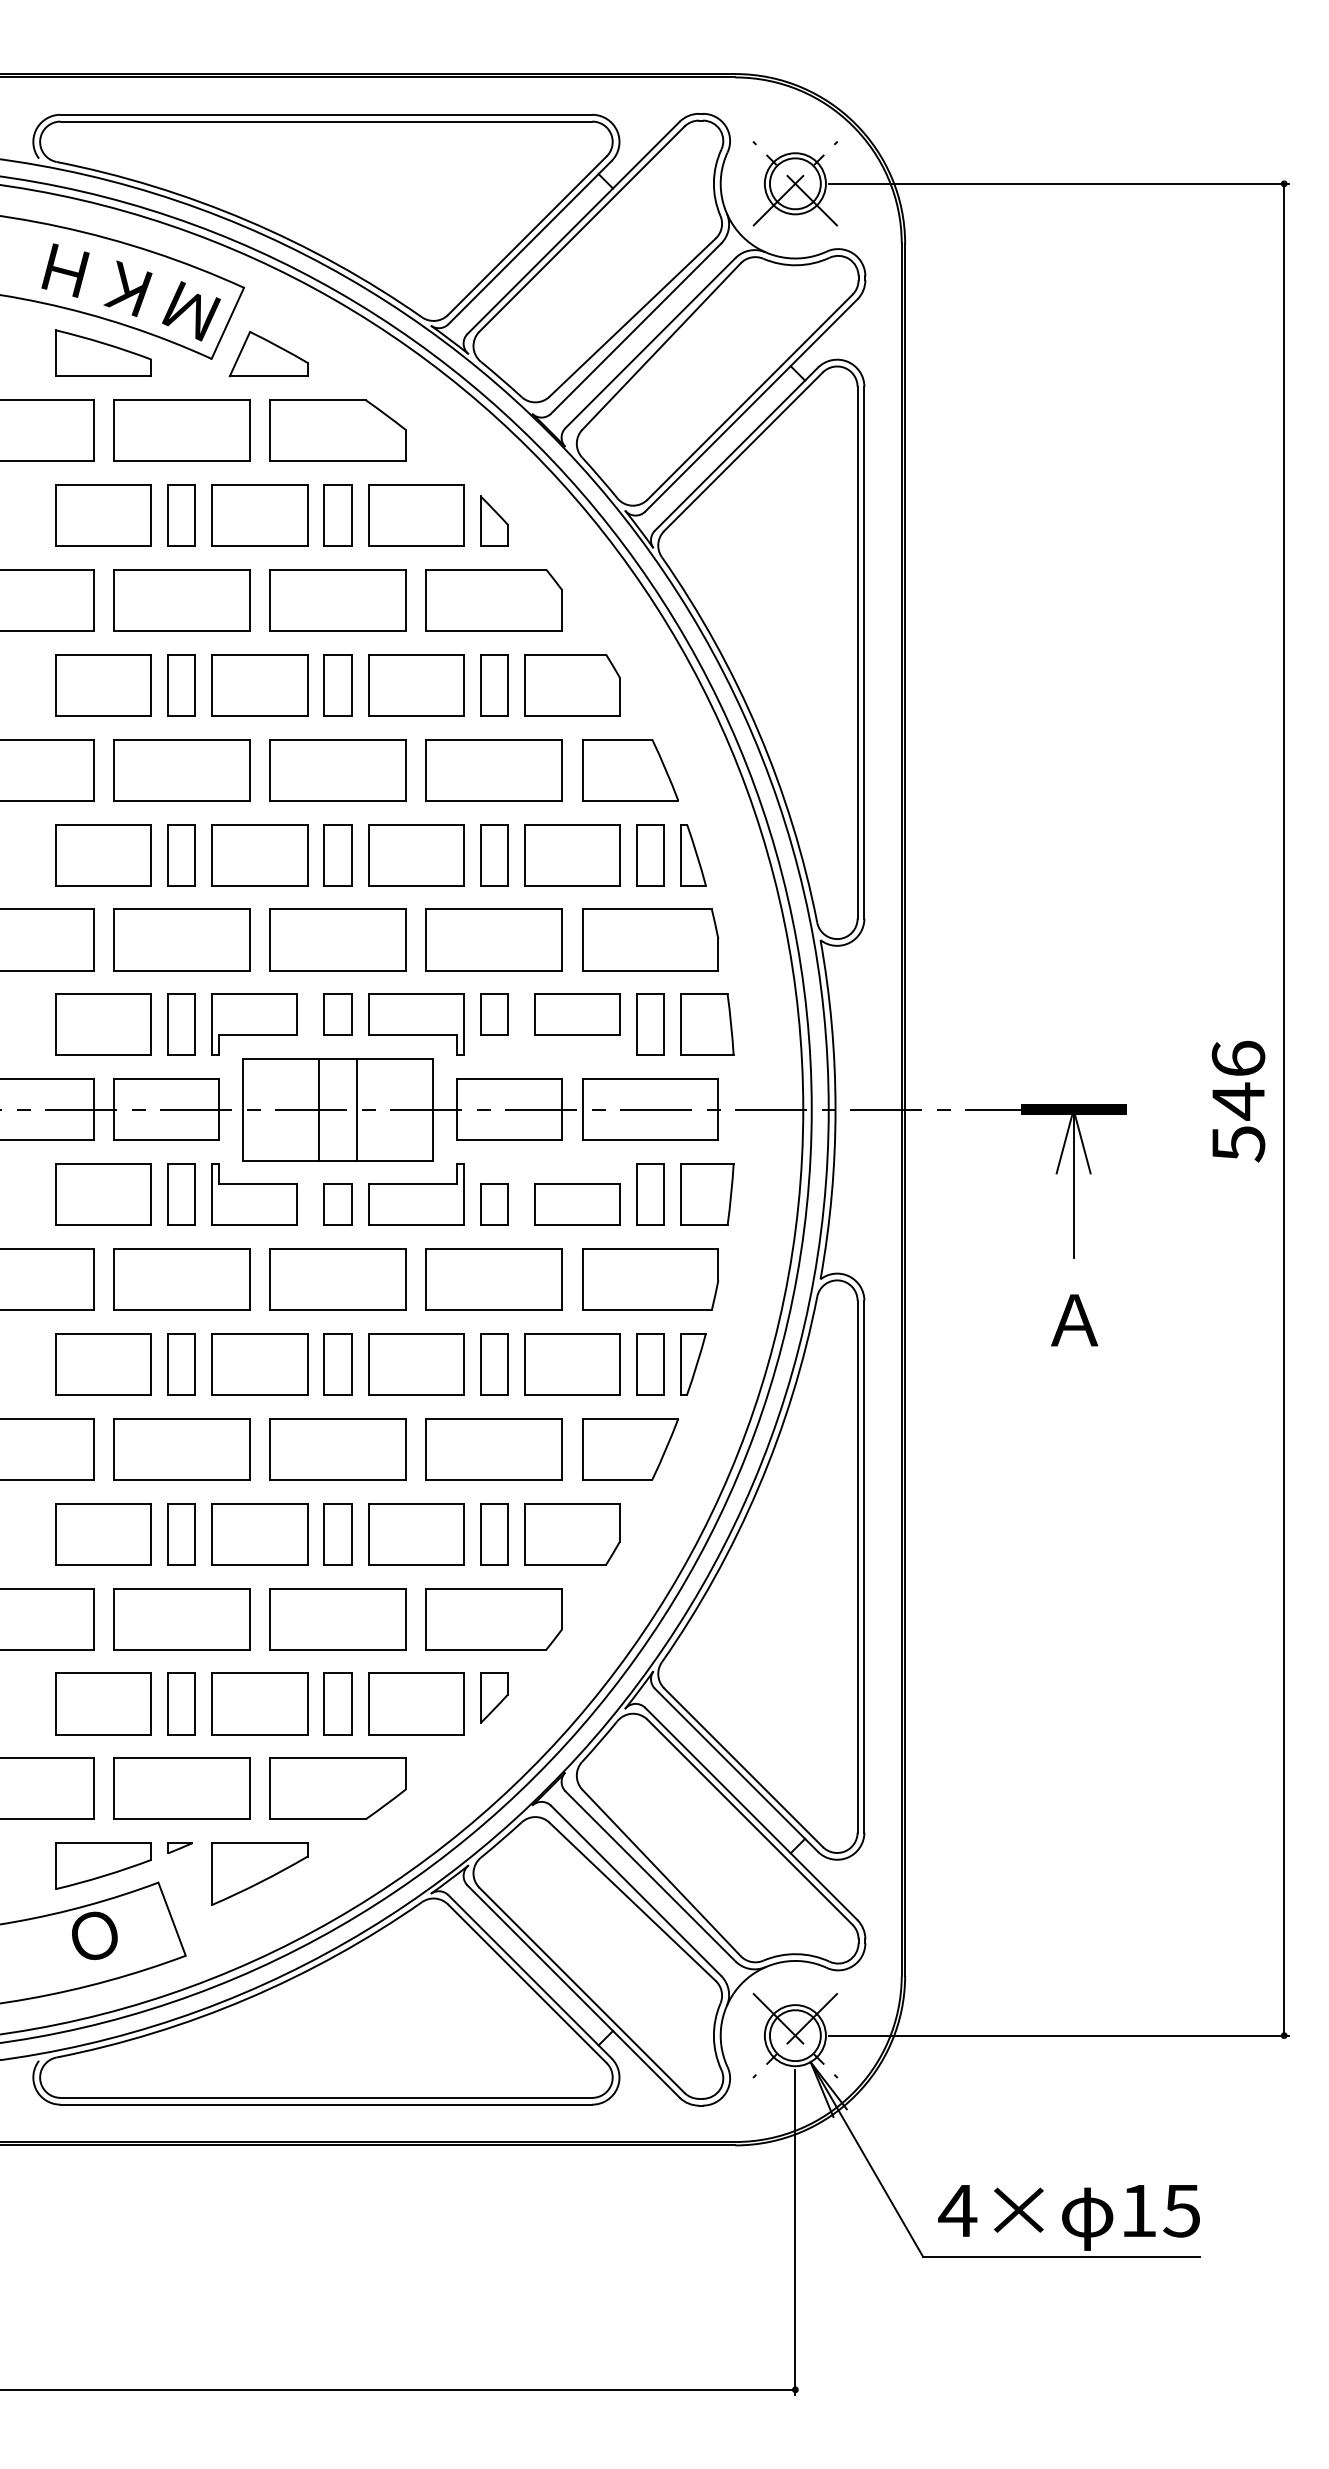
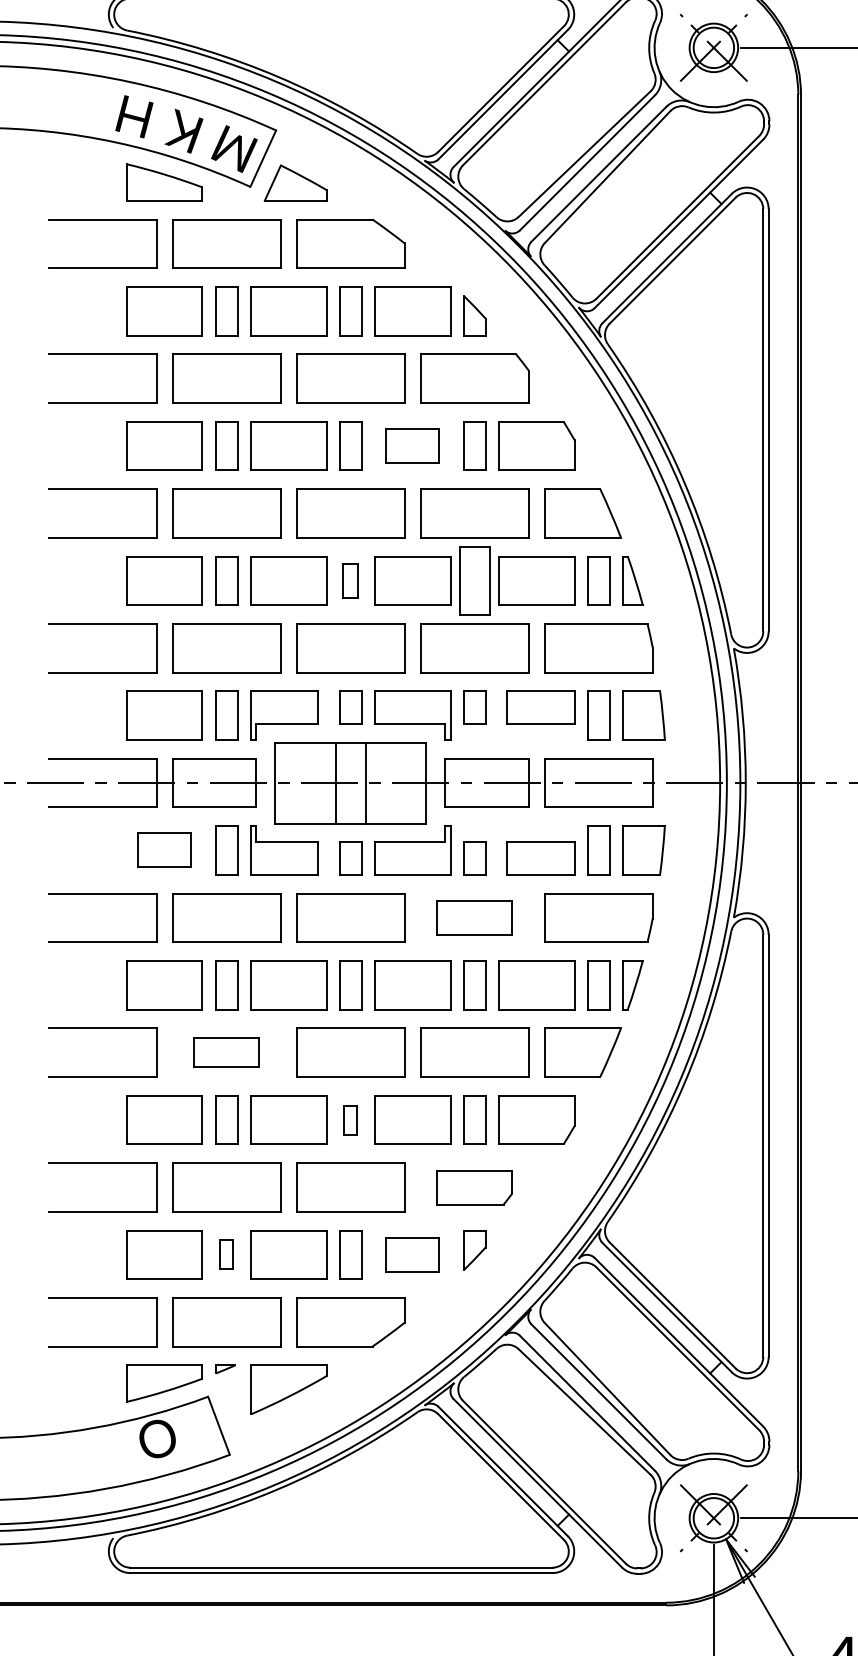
part: (416, 685) -> (413, 446), size x0.7
part: (337, 855) -> (350, 581), size x0.7
part: (494, 855) -> (474, 581), size x1.4
part: (103, 1194) -> (164, 850), size x0.7
part: (493, 1279) -> (474, 917), size x0.7
part: (181, 1449) -> (226, 1052), size x0.6
part: (337, 1534) -> (350, 1120), size x0.6
part: (493, 1619) -> (474, 1187), size x0.7
part: (181, 1703) -> (226, 1254), size x0.6
part: (416, 1703) -> (413, 1254), size x0.7

